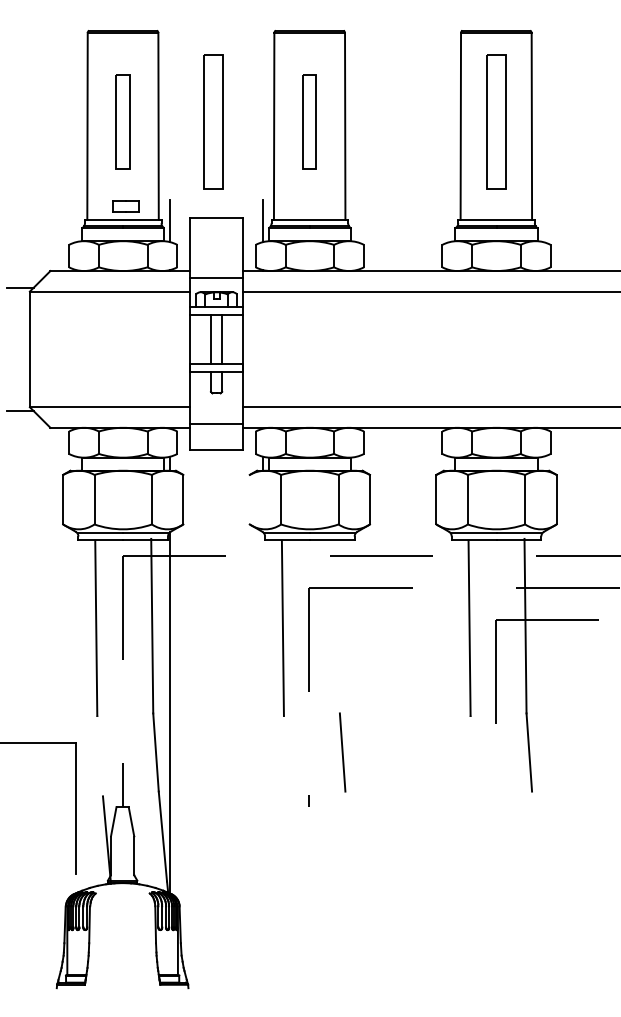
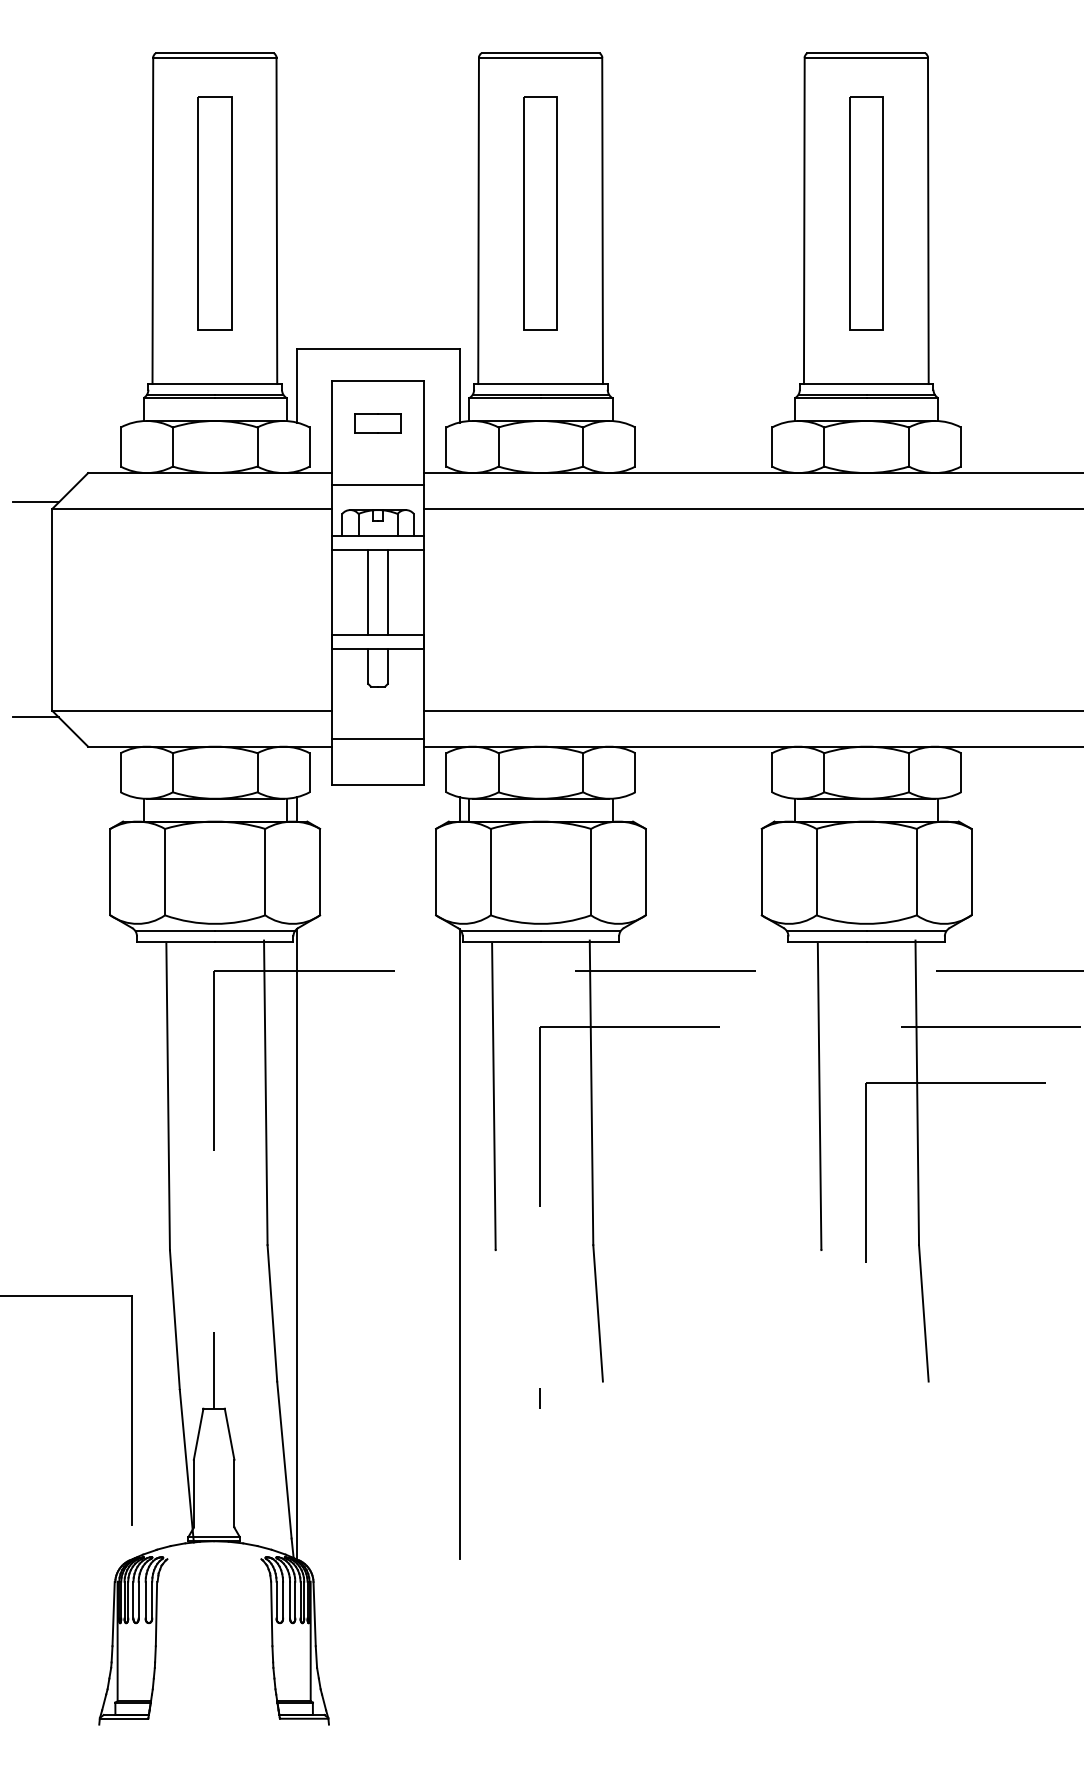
part: (122, 121) -> (213, 212), size x1.43
part: (213, 121) -> (372, 212), removed
part: (309, 121) -> (540, 212), size x1.43
line: (216, 200) -> (377, 349), added
part: (125, 206) -> (377, 423), moved
line: (249, 499) -> (435, 871), added
line: (338, 625) -> (590, 1091), added
line: (263, 712) -> (459, 1243), added
line: (99, 755) -> (173, 1318), added

